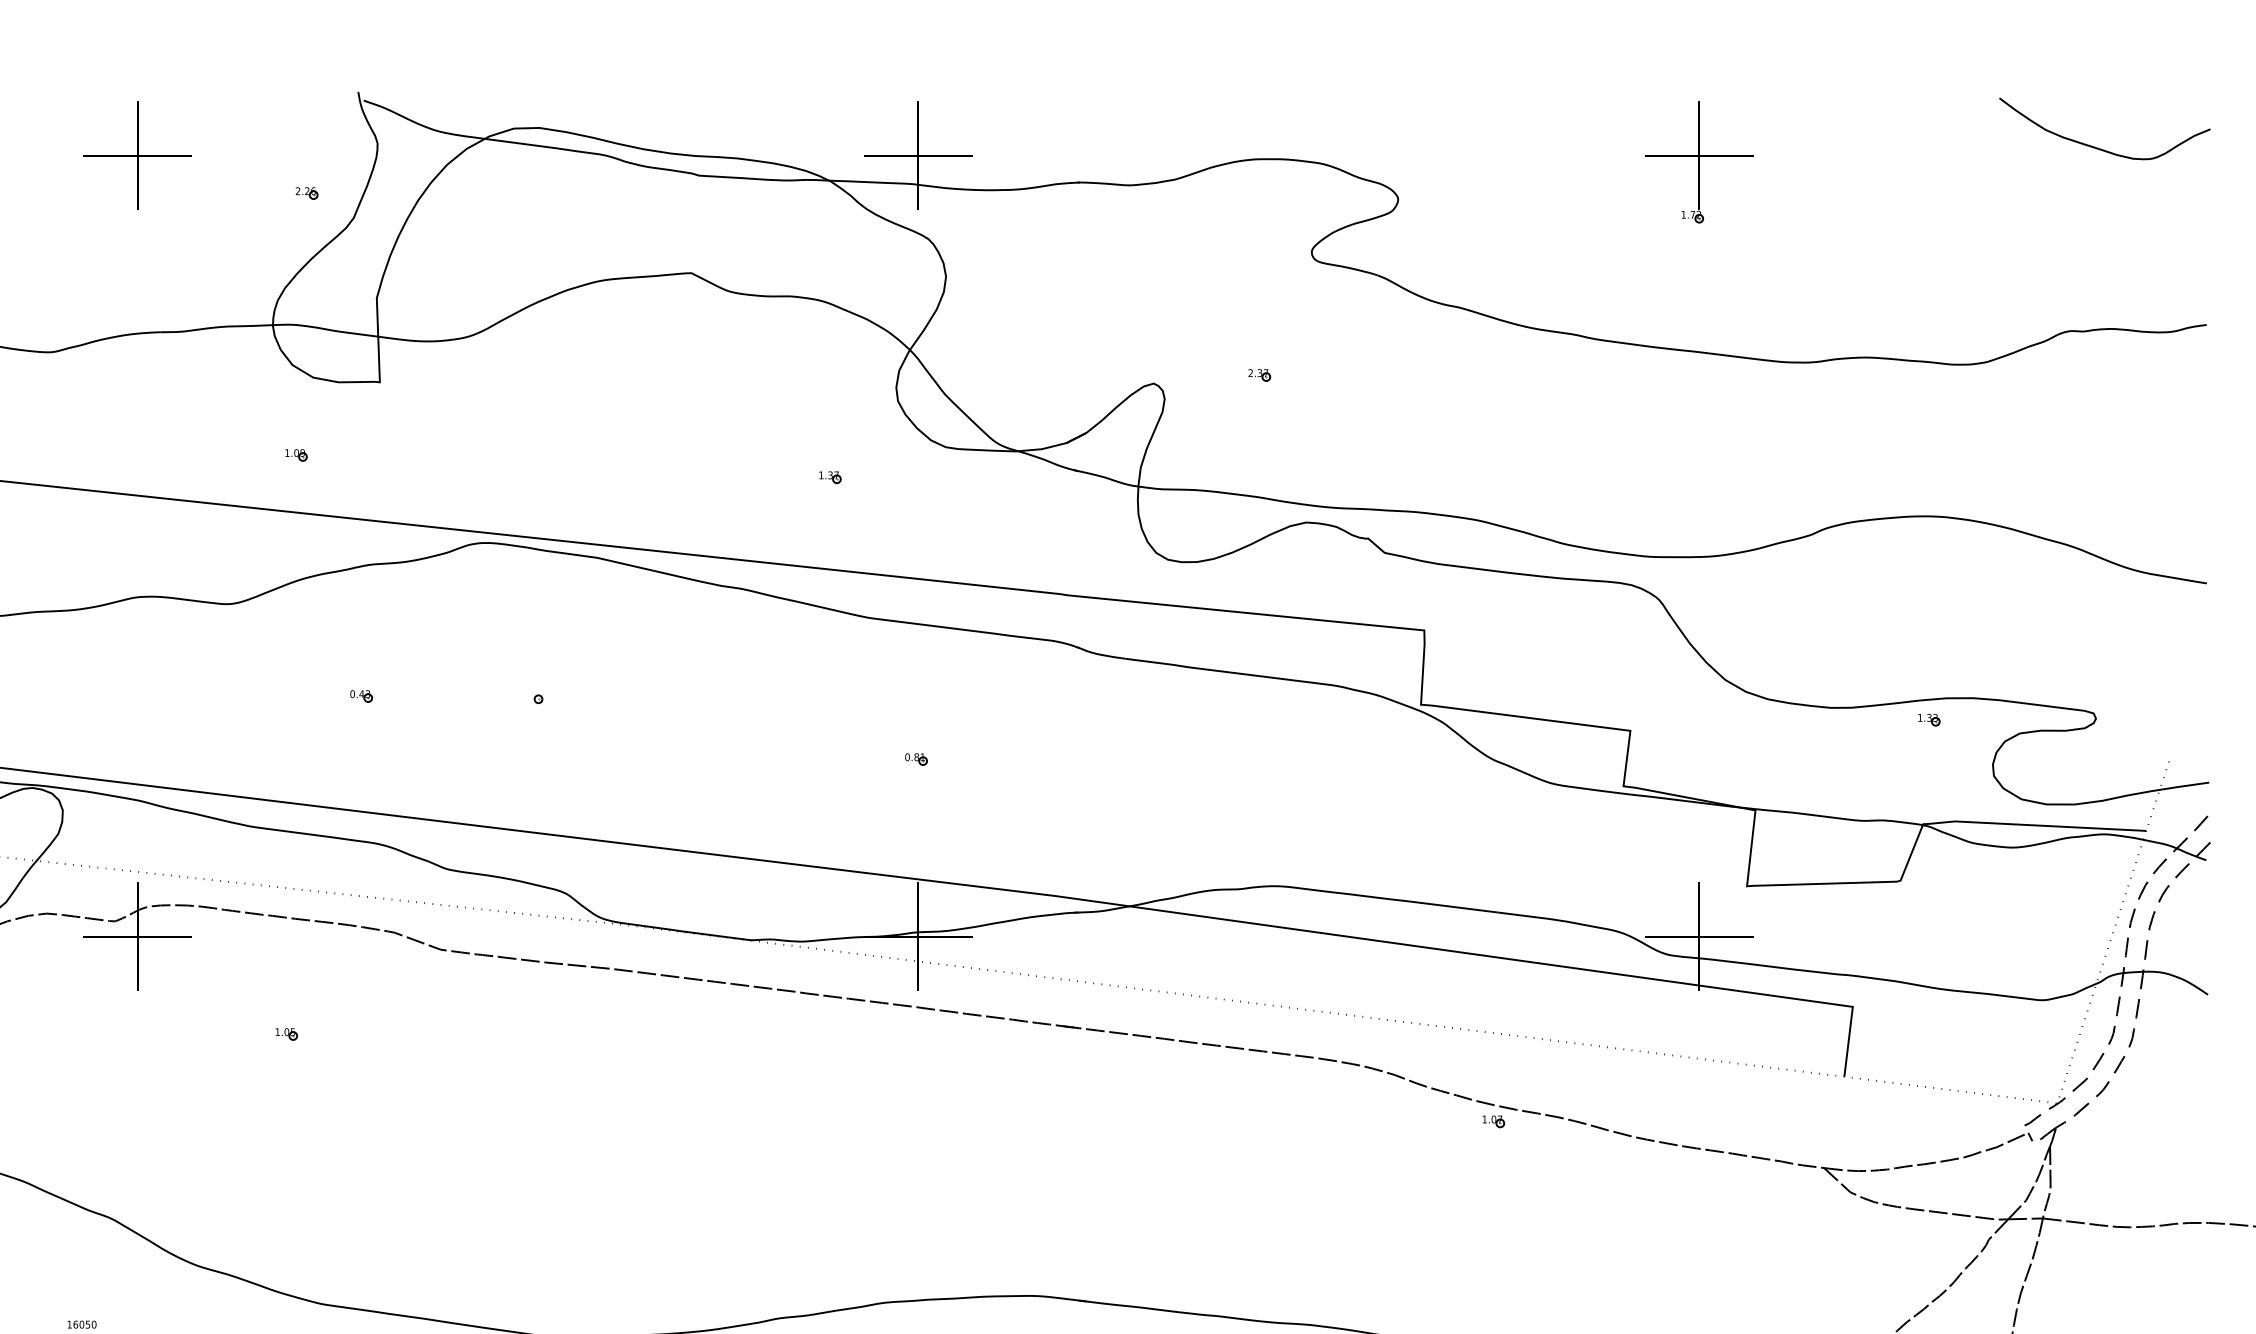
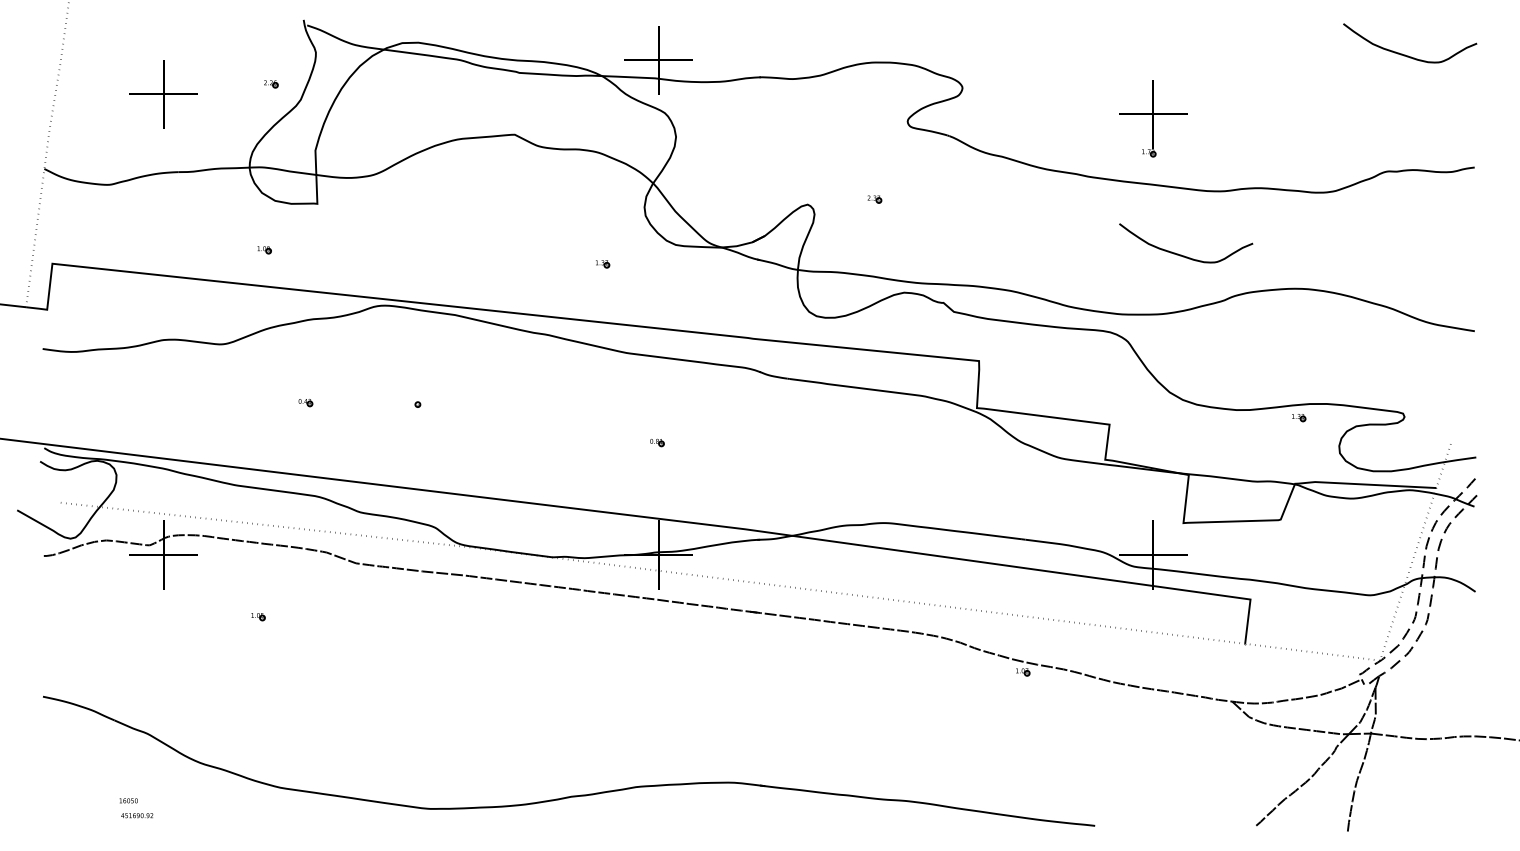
part: (136, 156) -> (163, 94), moved
part: (1699, 162) -> (1153, 118), moved
curve: (1743, 462) -> (1181, 254), added

